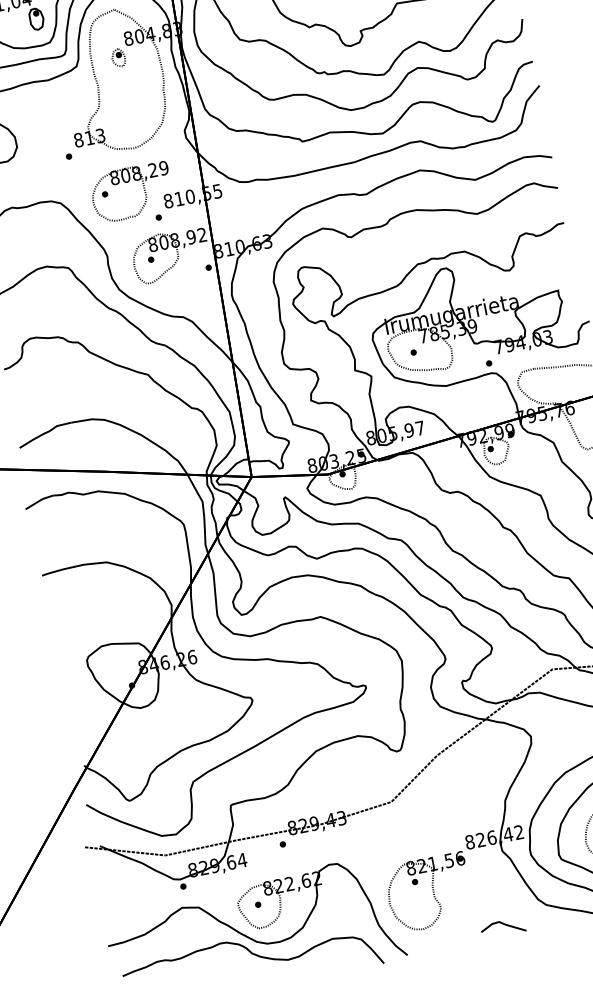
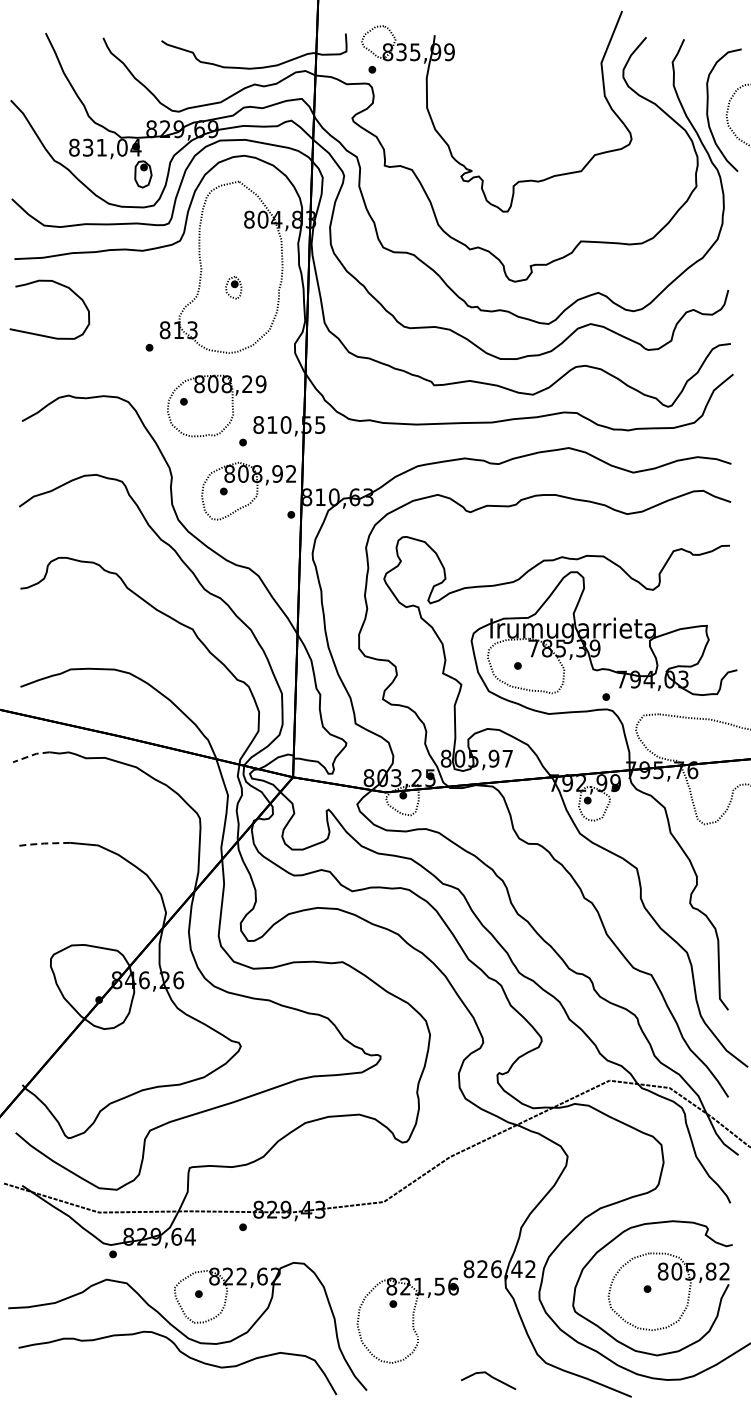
part: (118, 57) -> (233, 287), moved
line: (39, 501) -> (31, 755), solid -> dashed
line: (61, 569) -> (42, 843), solid -> dashed

